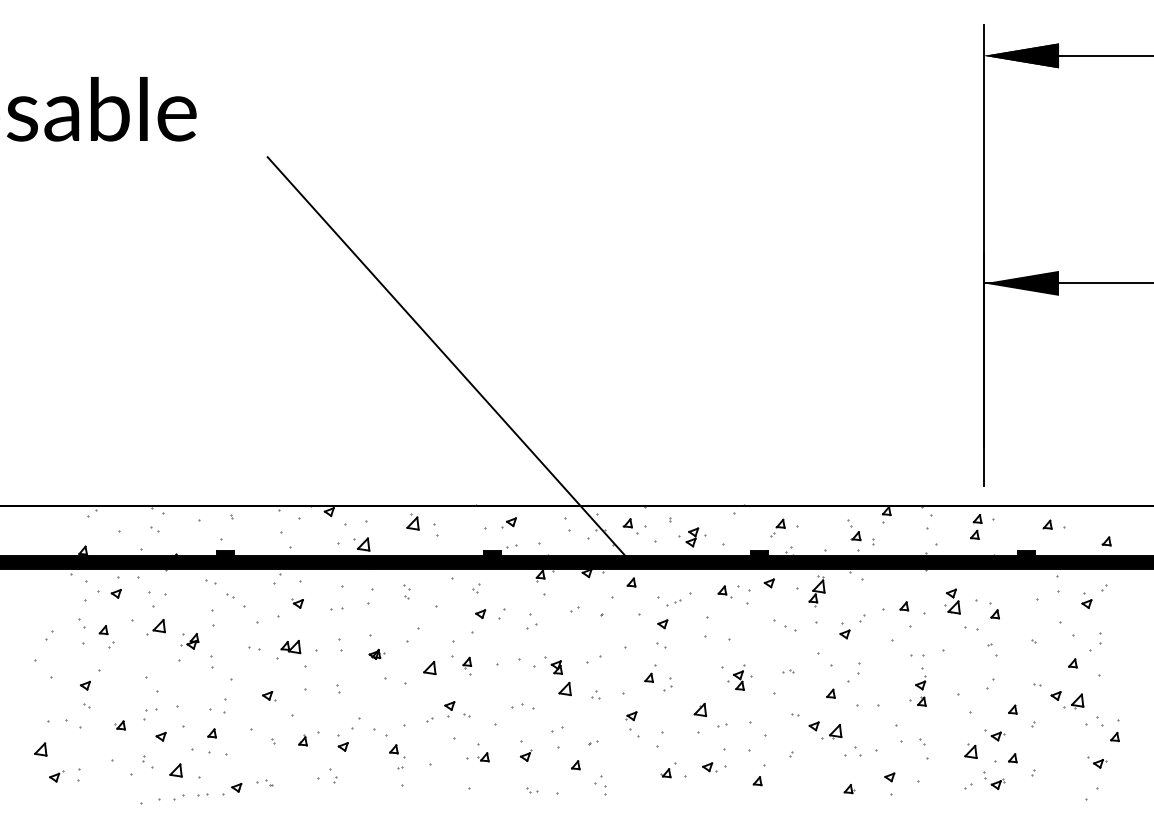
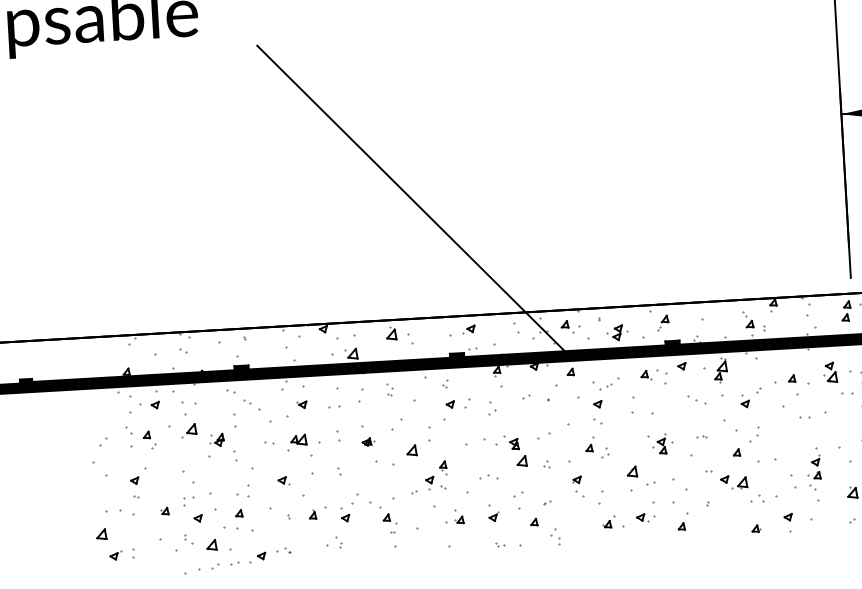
part: (777, 527) -> (662, 322), moved
part: (467, 665) -> (443, 467), moved
part: (917, 686) -> (813, 463), moved

